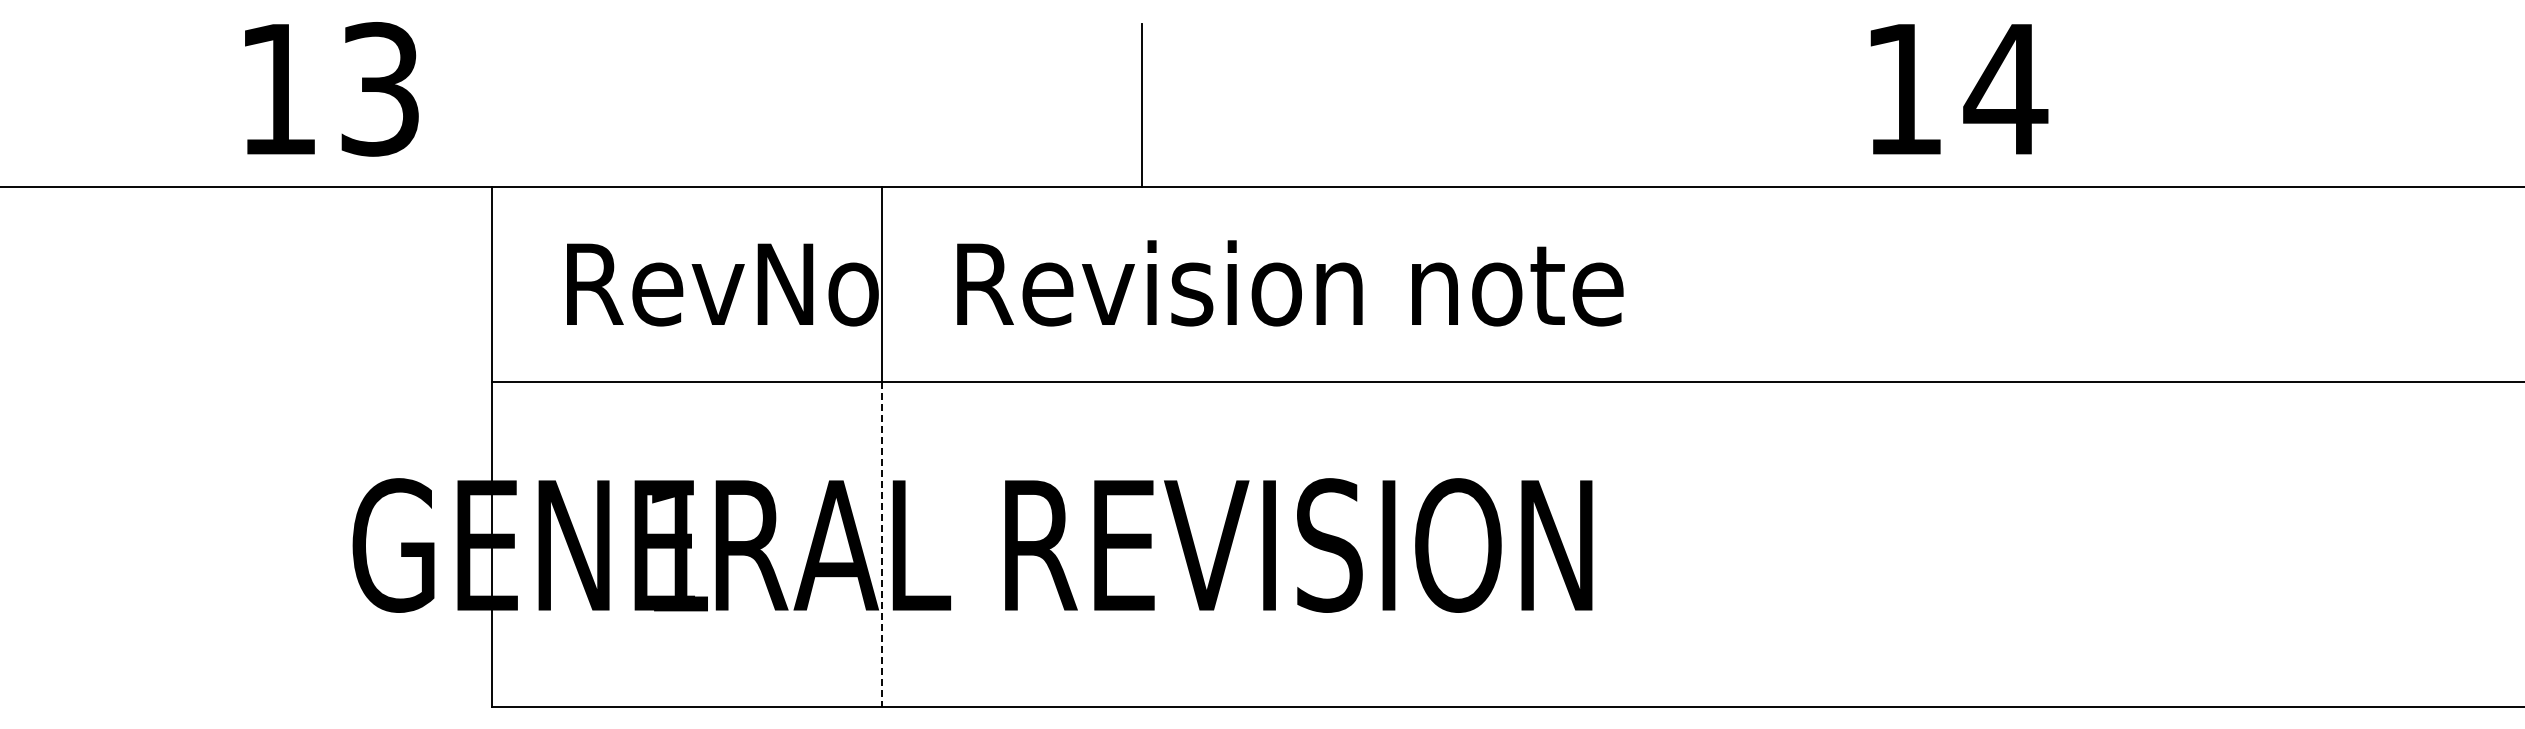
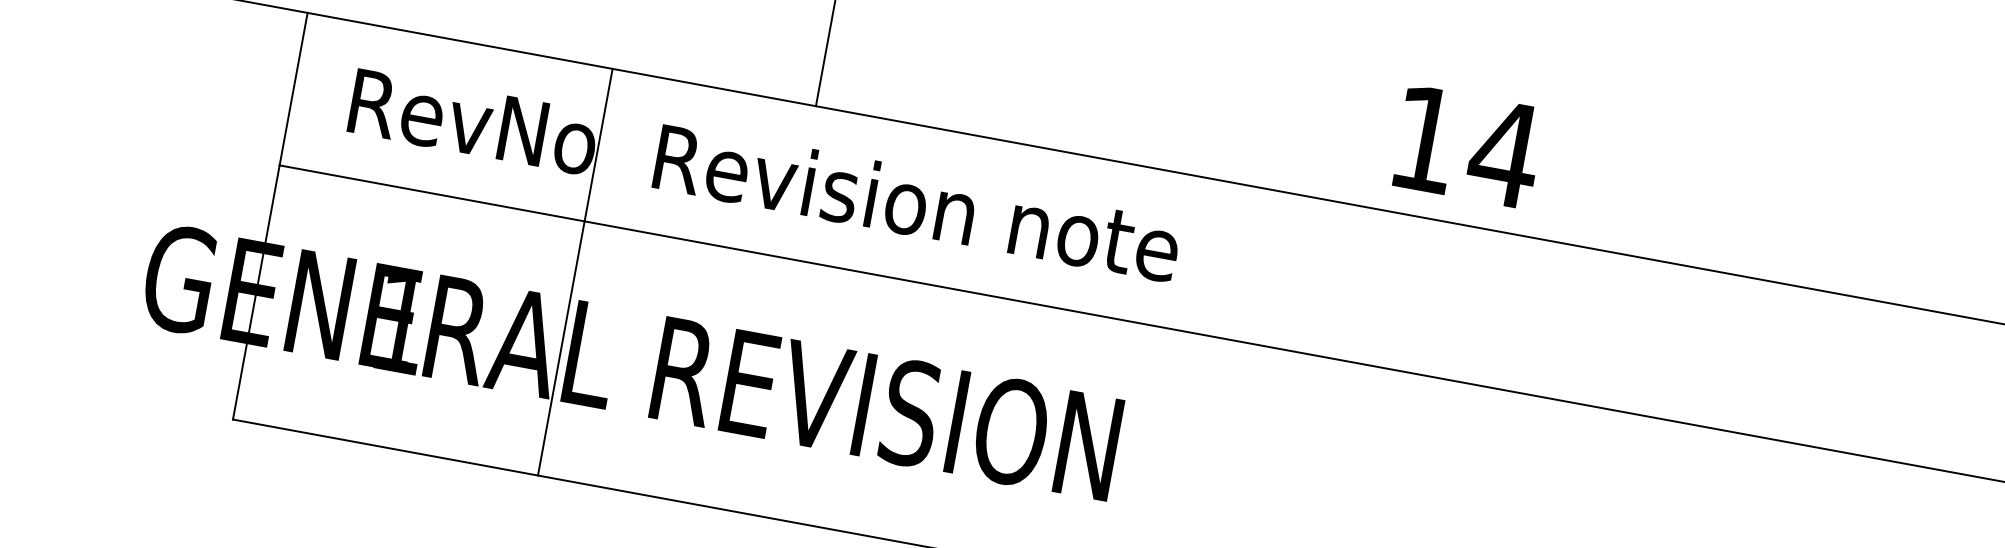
line: (882, 544) -> (561, 348), dashed -> solid

